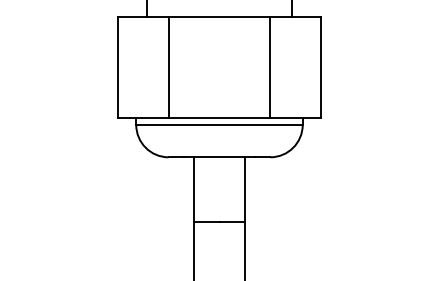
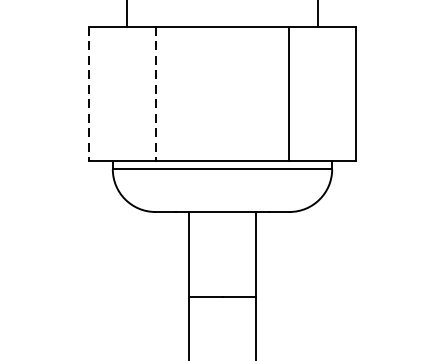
line: (118, 67) -> (89, 93), solid -> dashed
line: (168, 67) -> (155, 93), solid -> dashed

